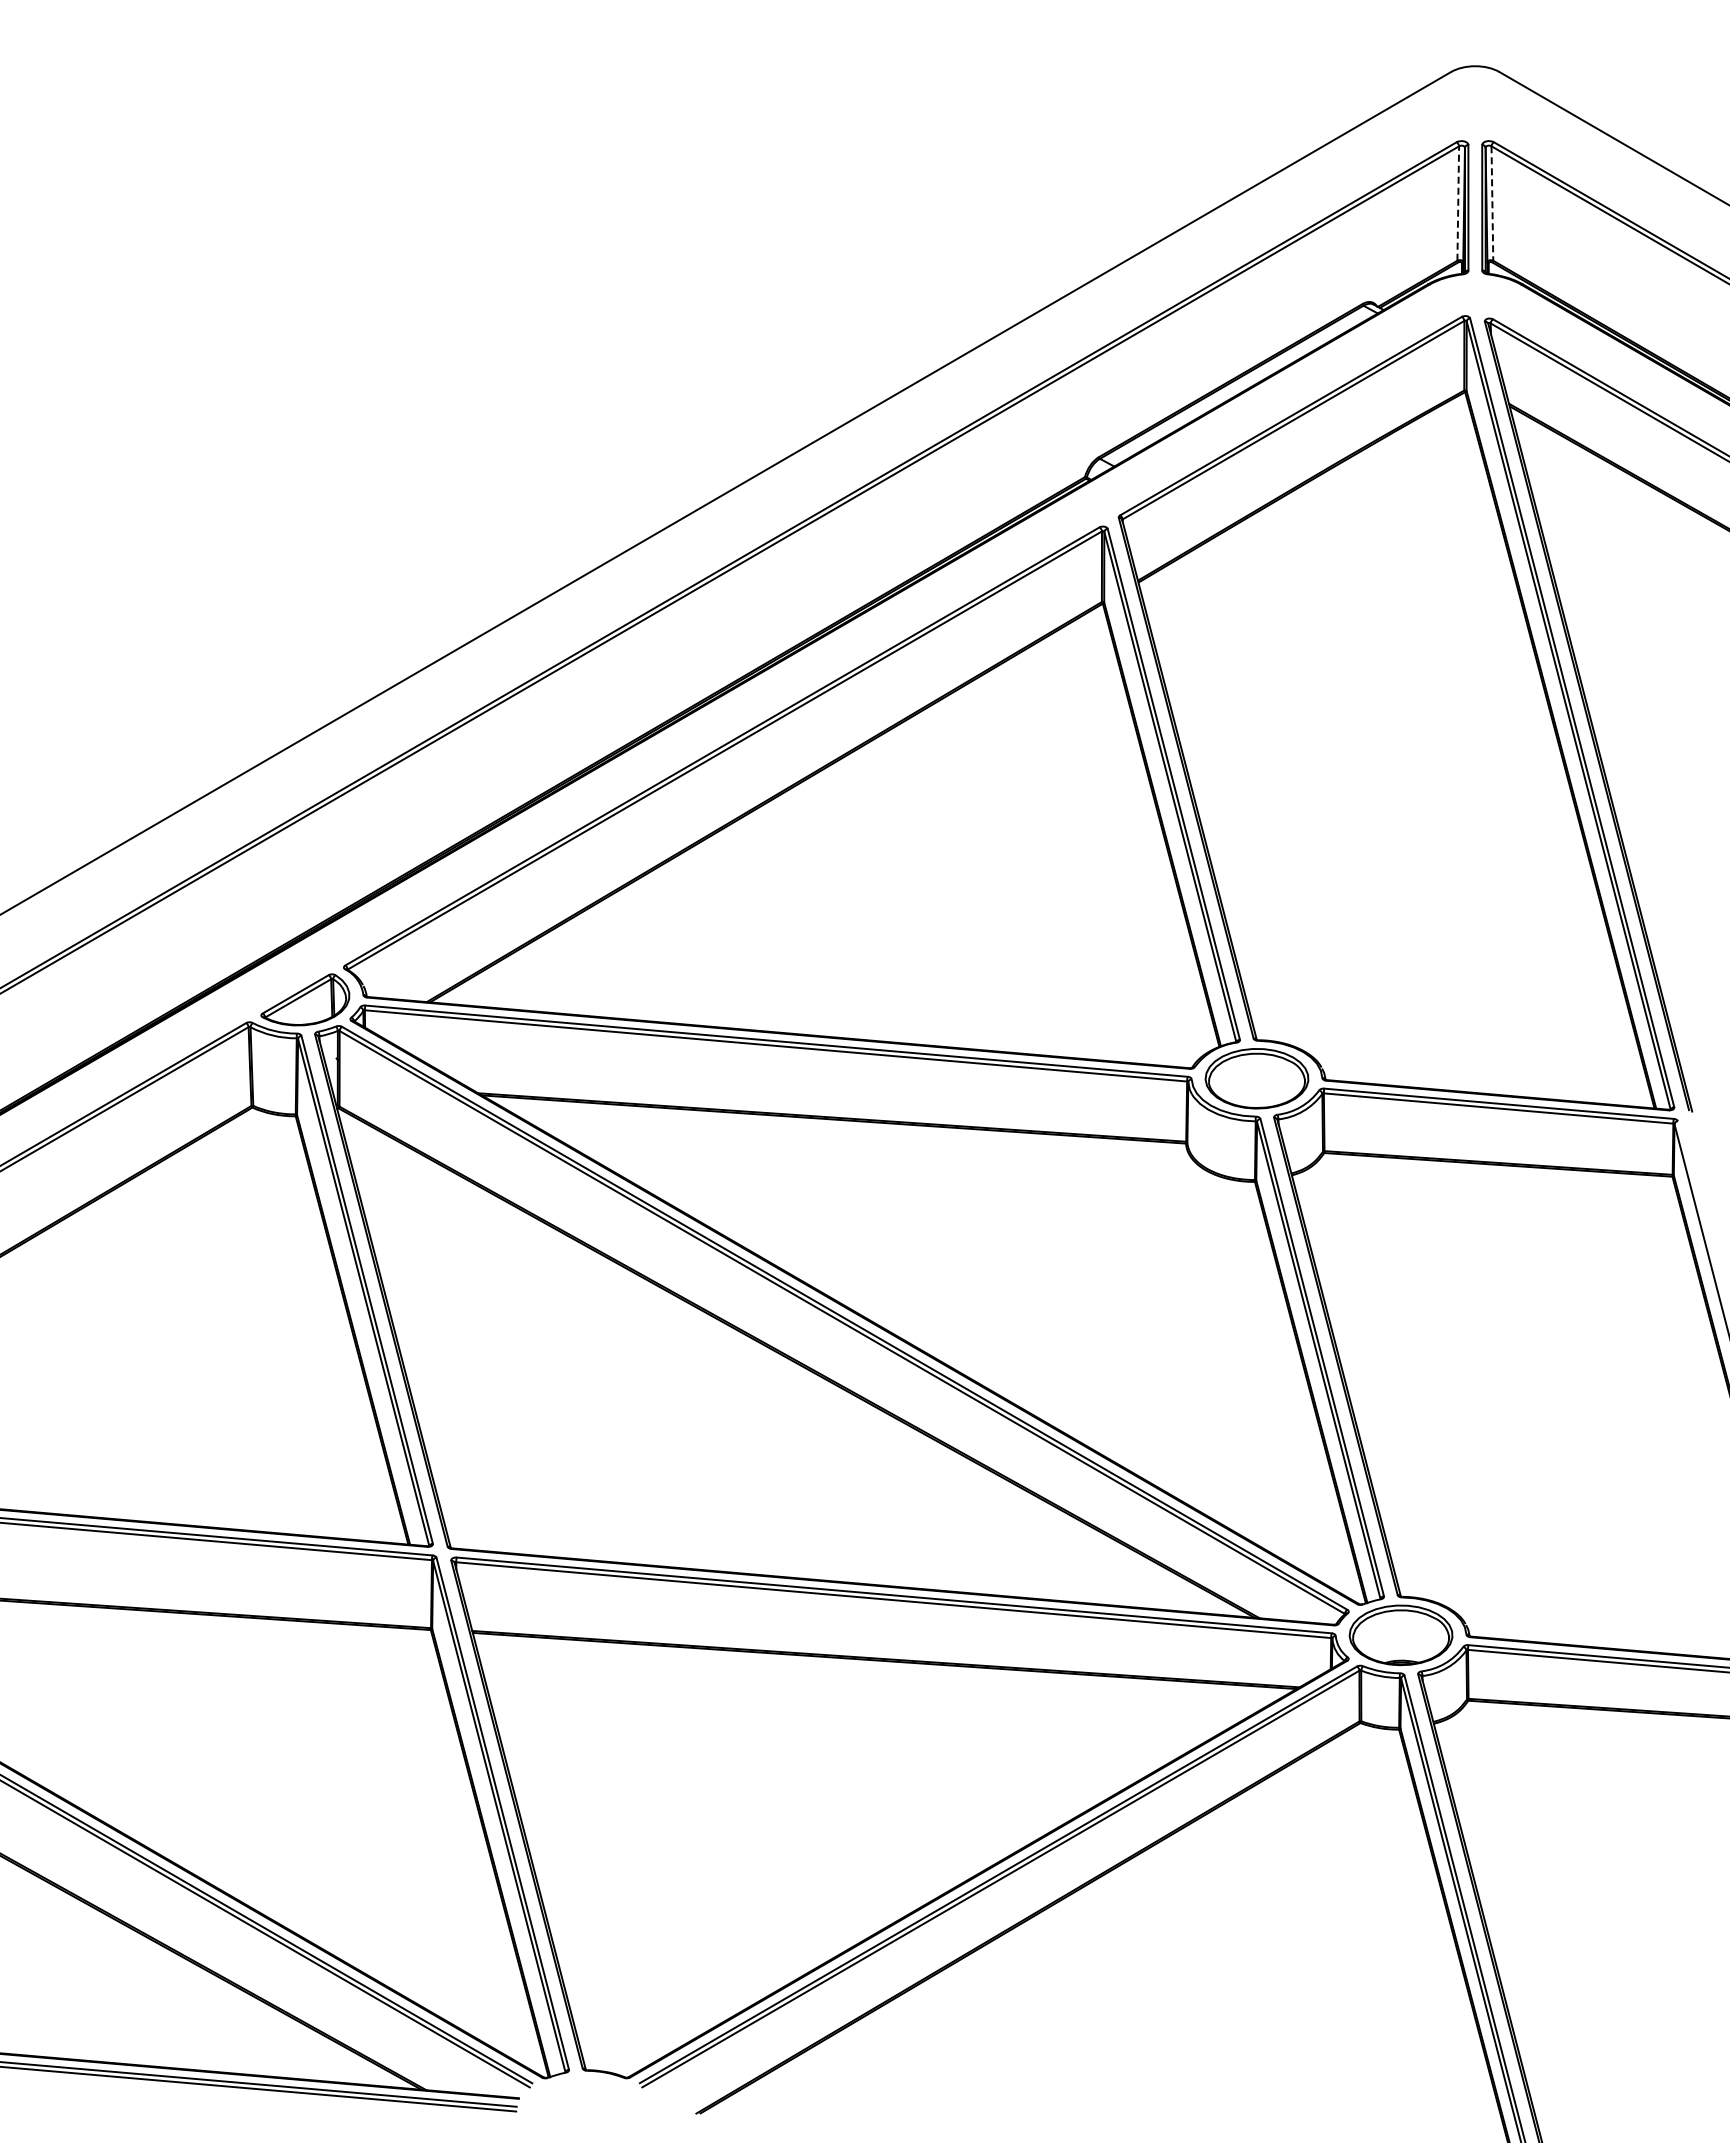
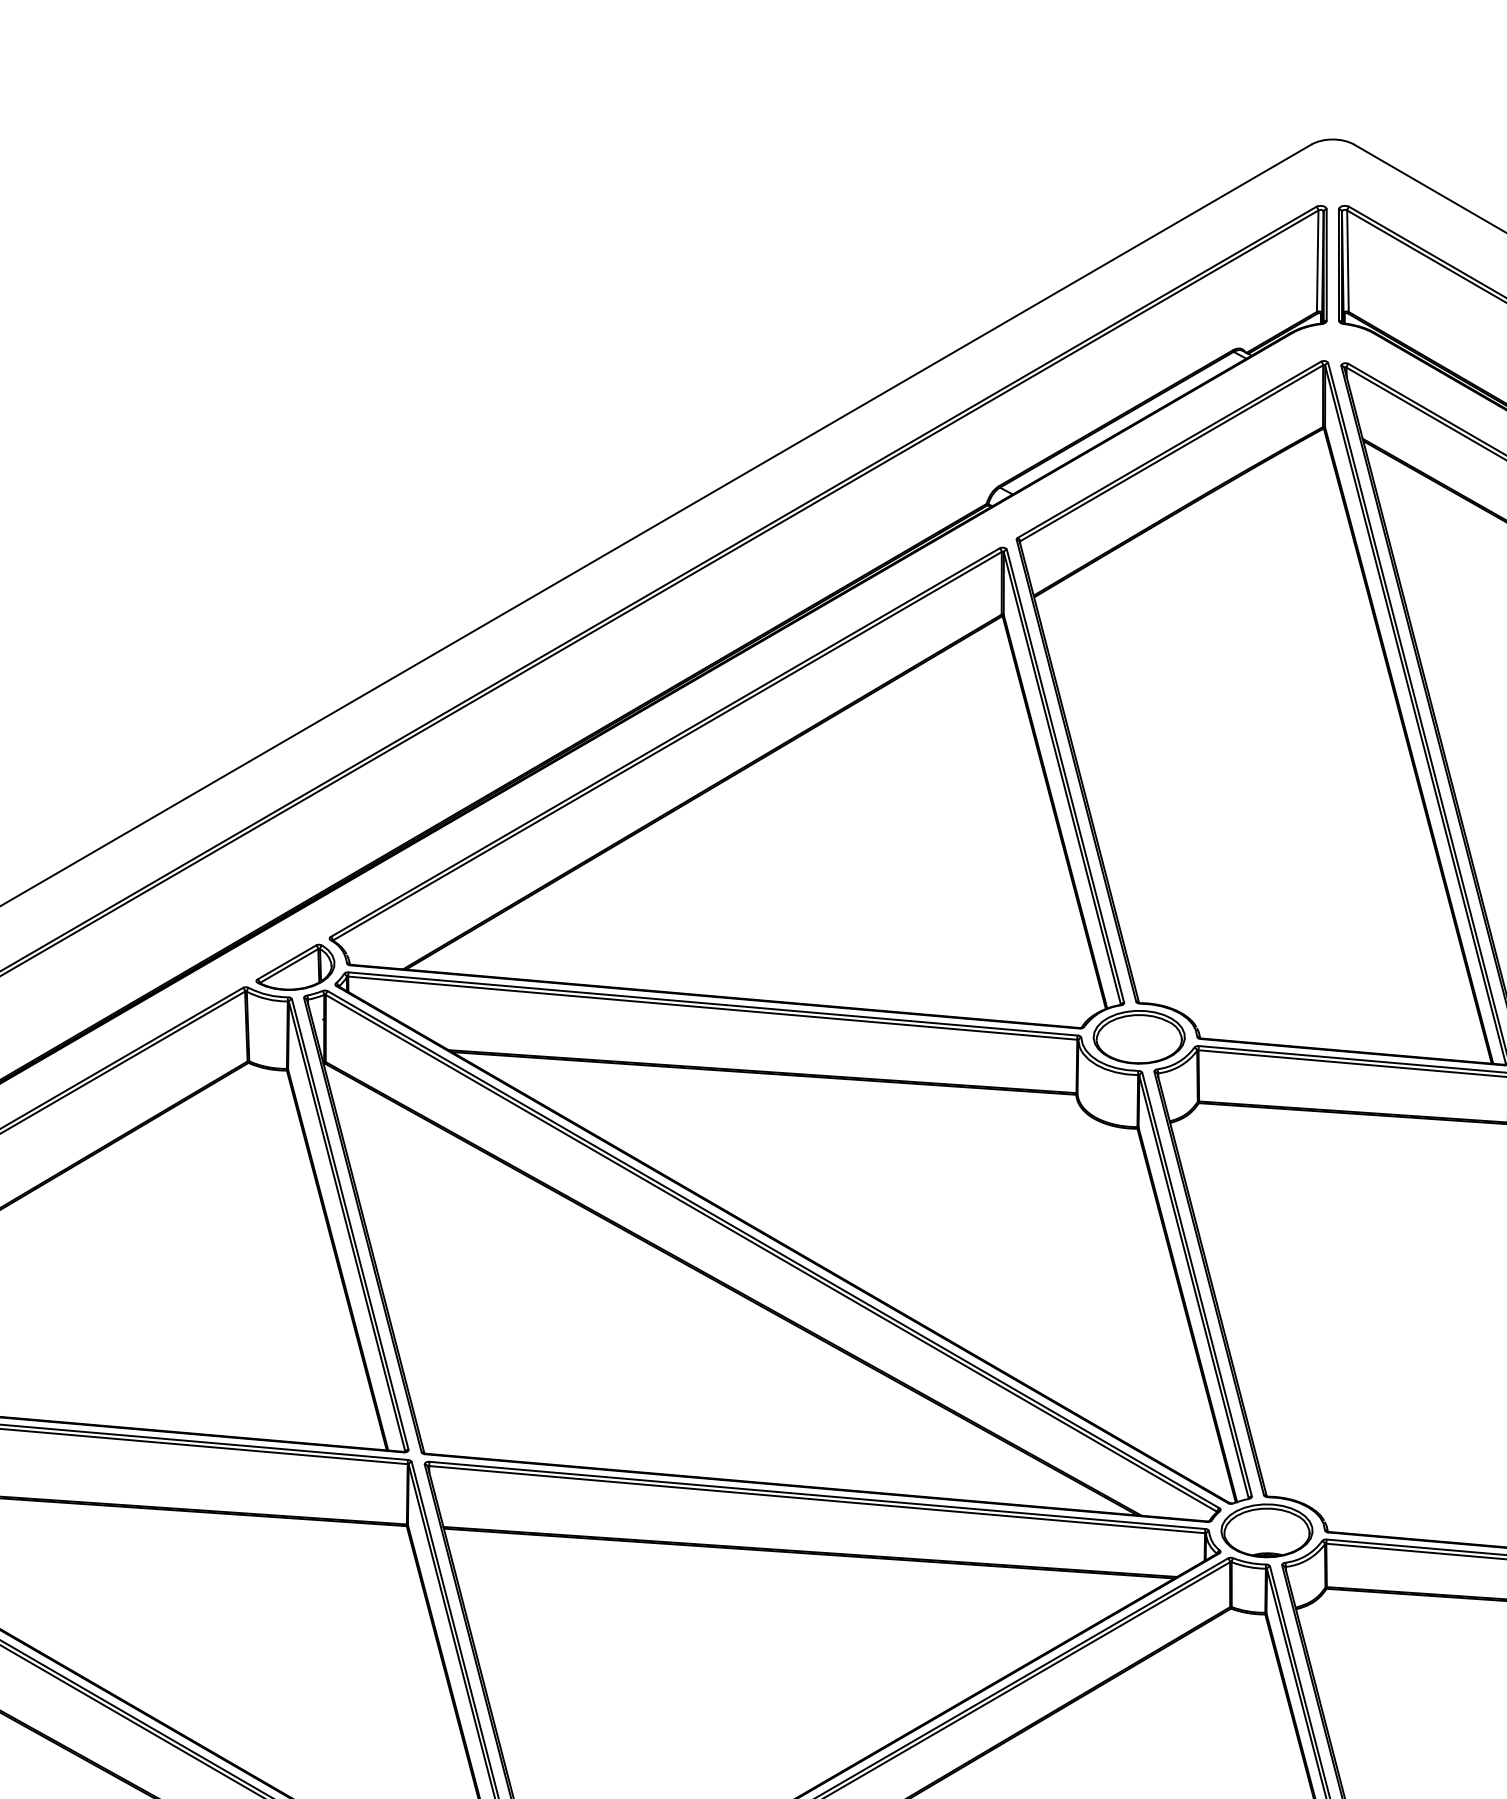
line: (1458, 203) -> (1317, 261), dashed -> solid
line: (1492, 204) -> (1348, 262), dashed -> solid

